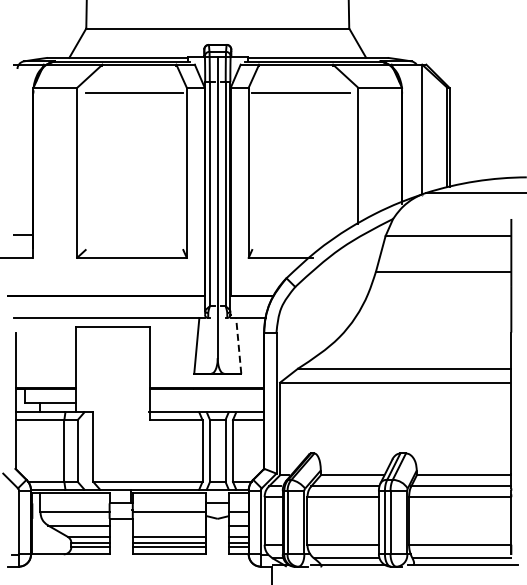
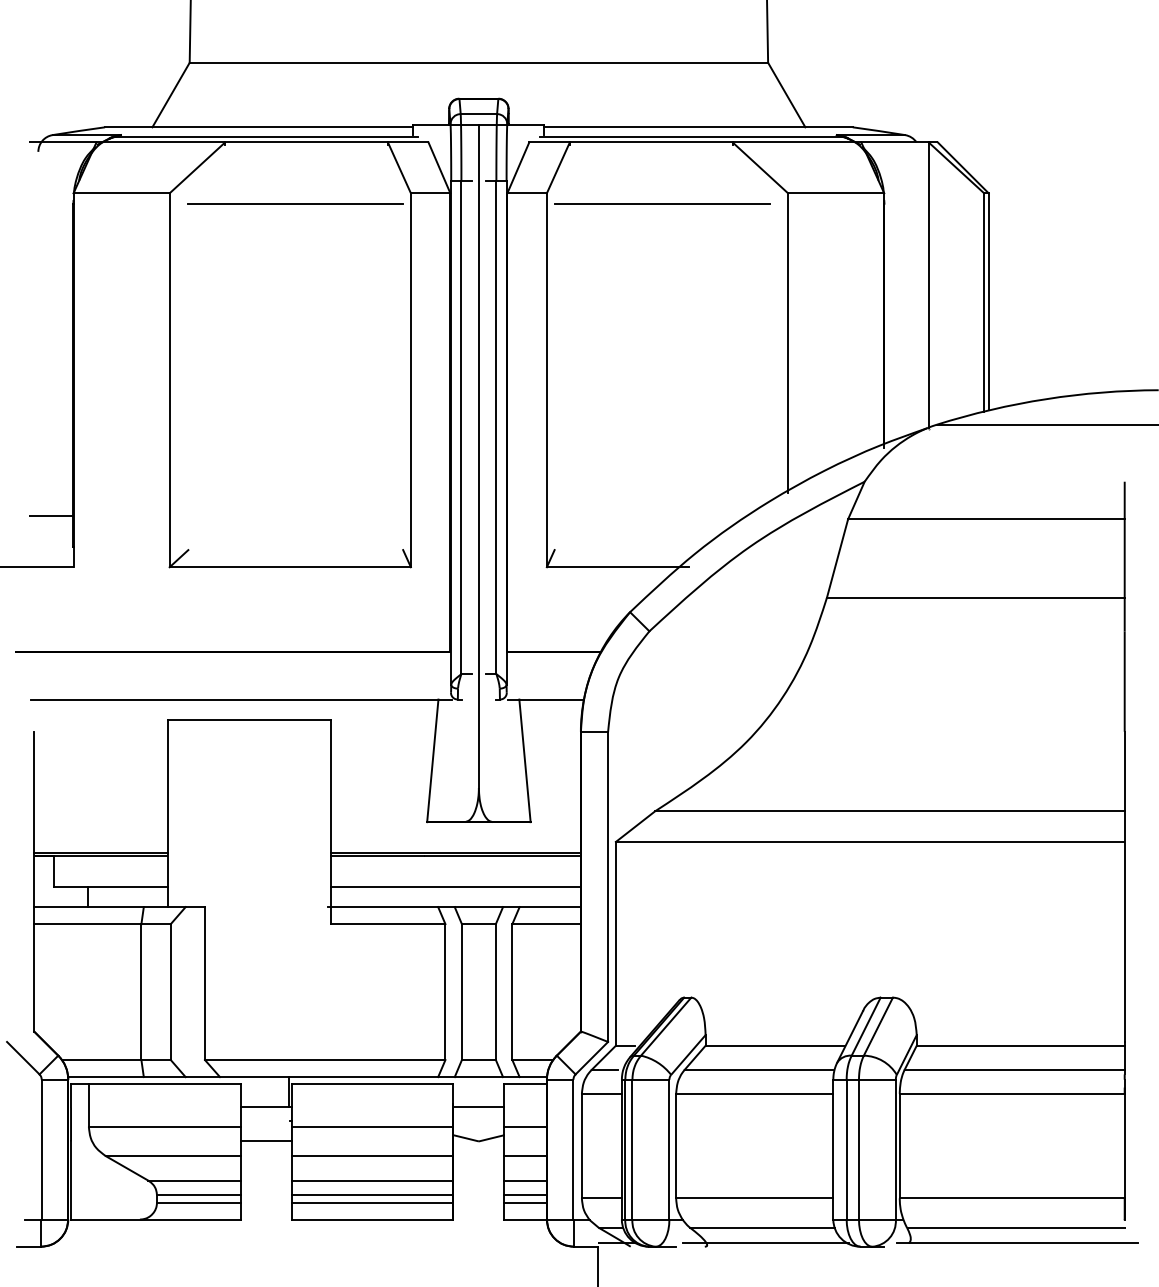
line: (238, 345) -> (524, 760), dashed -> solid
line: (207, 402) -> (456, 885), added
line: (169, 525) -> (372, 1156), added

